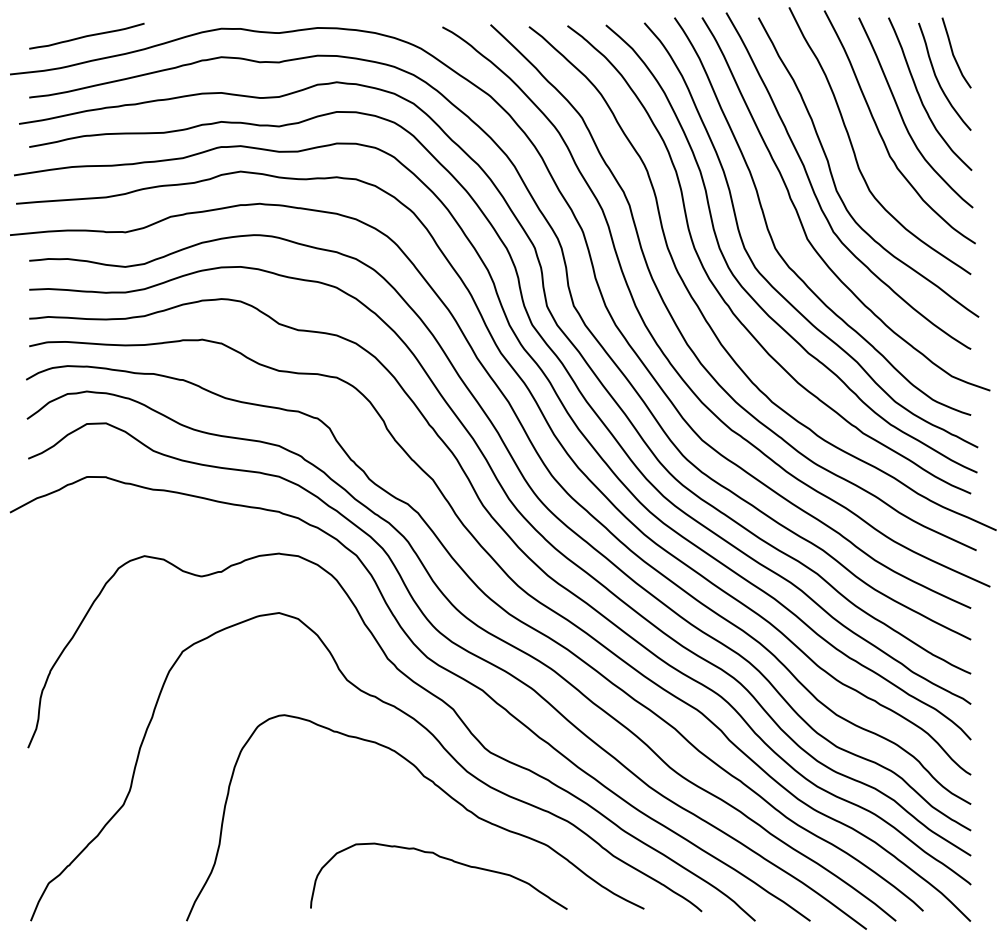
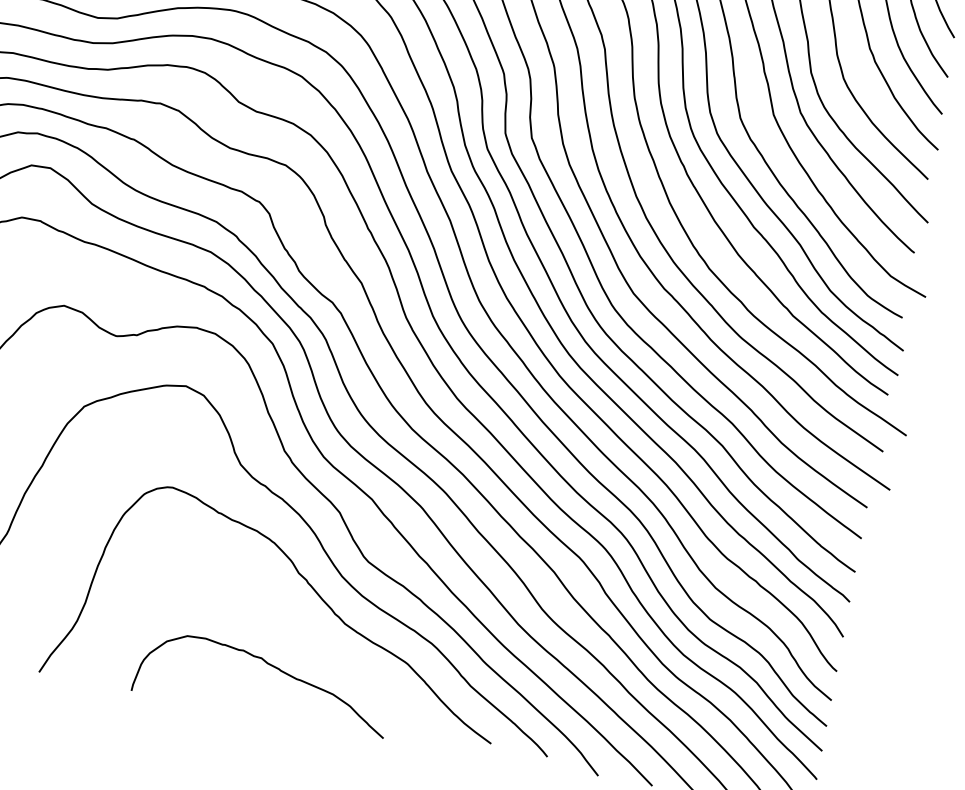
curve: (441, 858) -> (268, 665), moved

